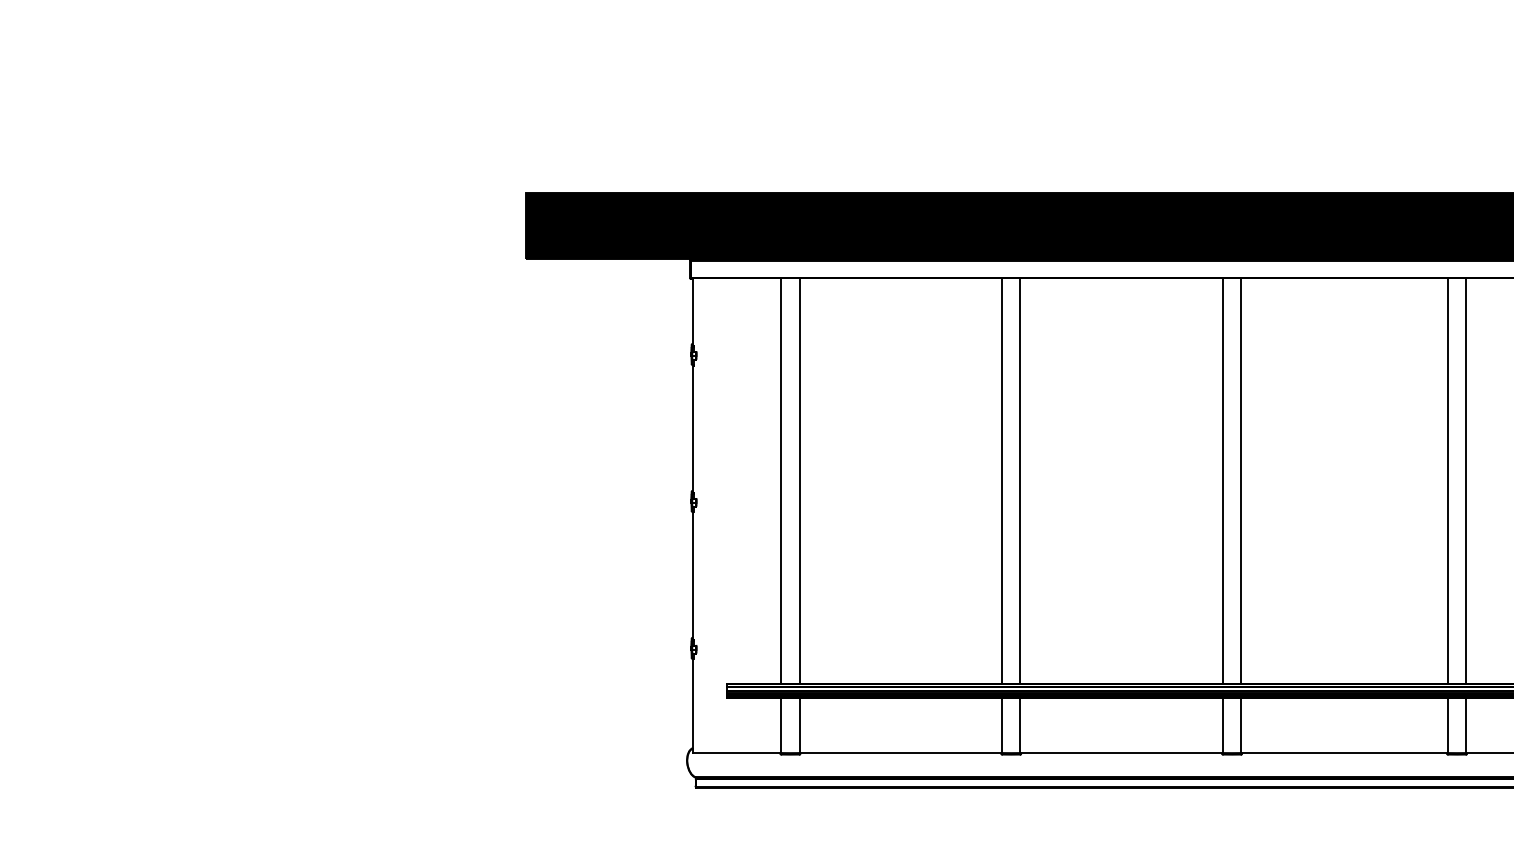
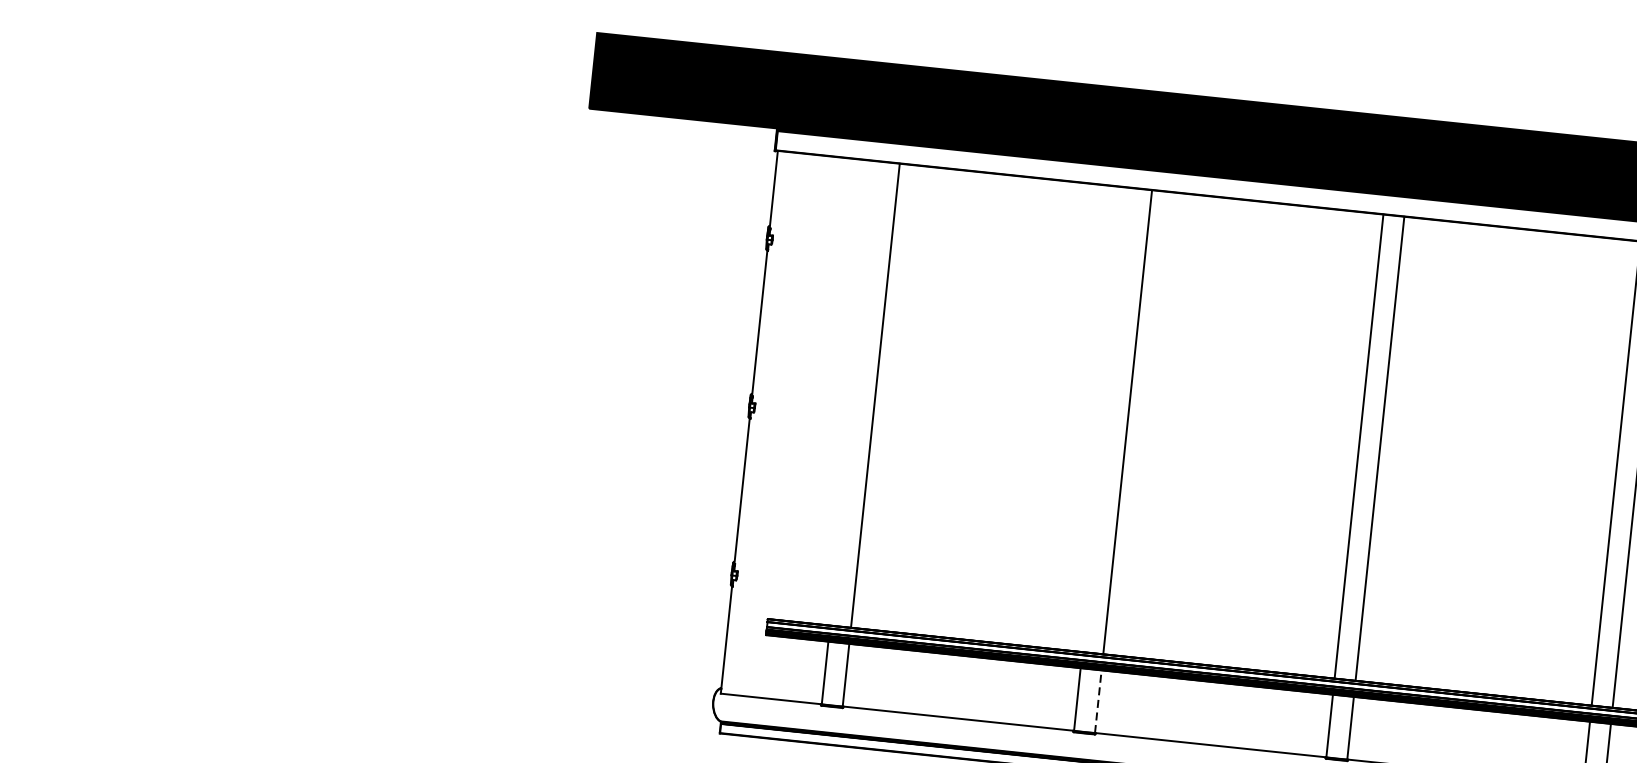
line: (781, 481) -> (854, 393), removed
line: (1002, 481) -> (1107, 420), removed
line: (1020, 725) -> (1098, 701), solid -> dashed

